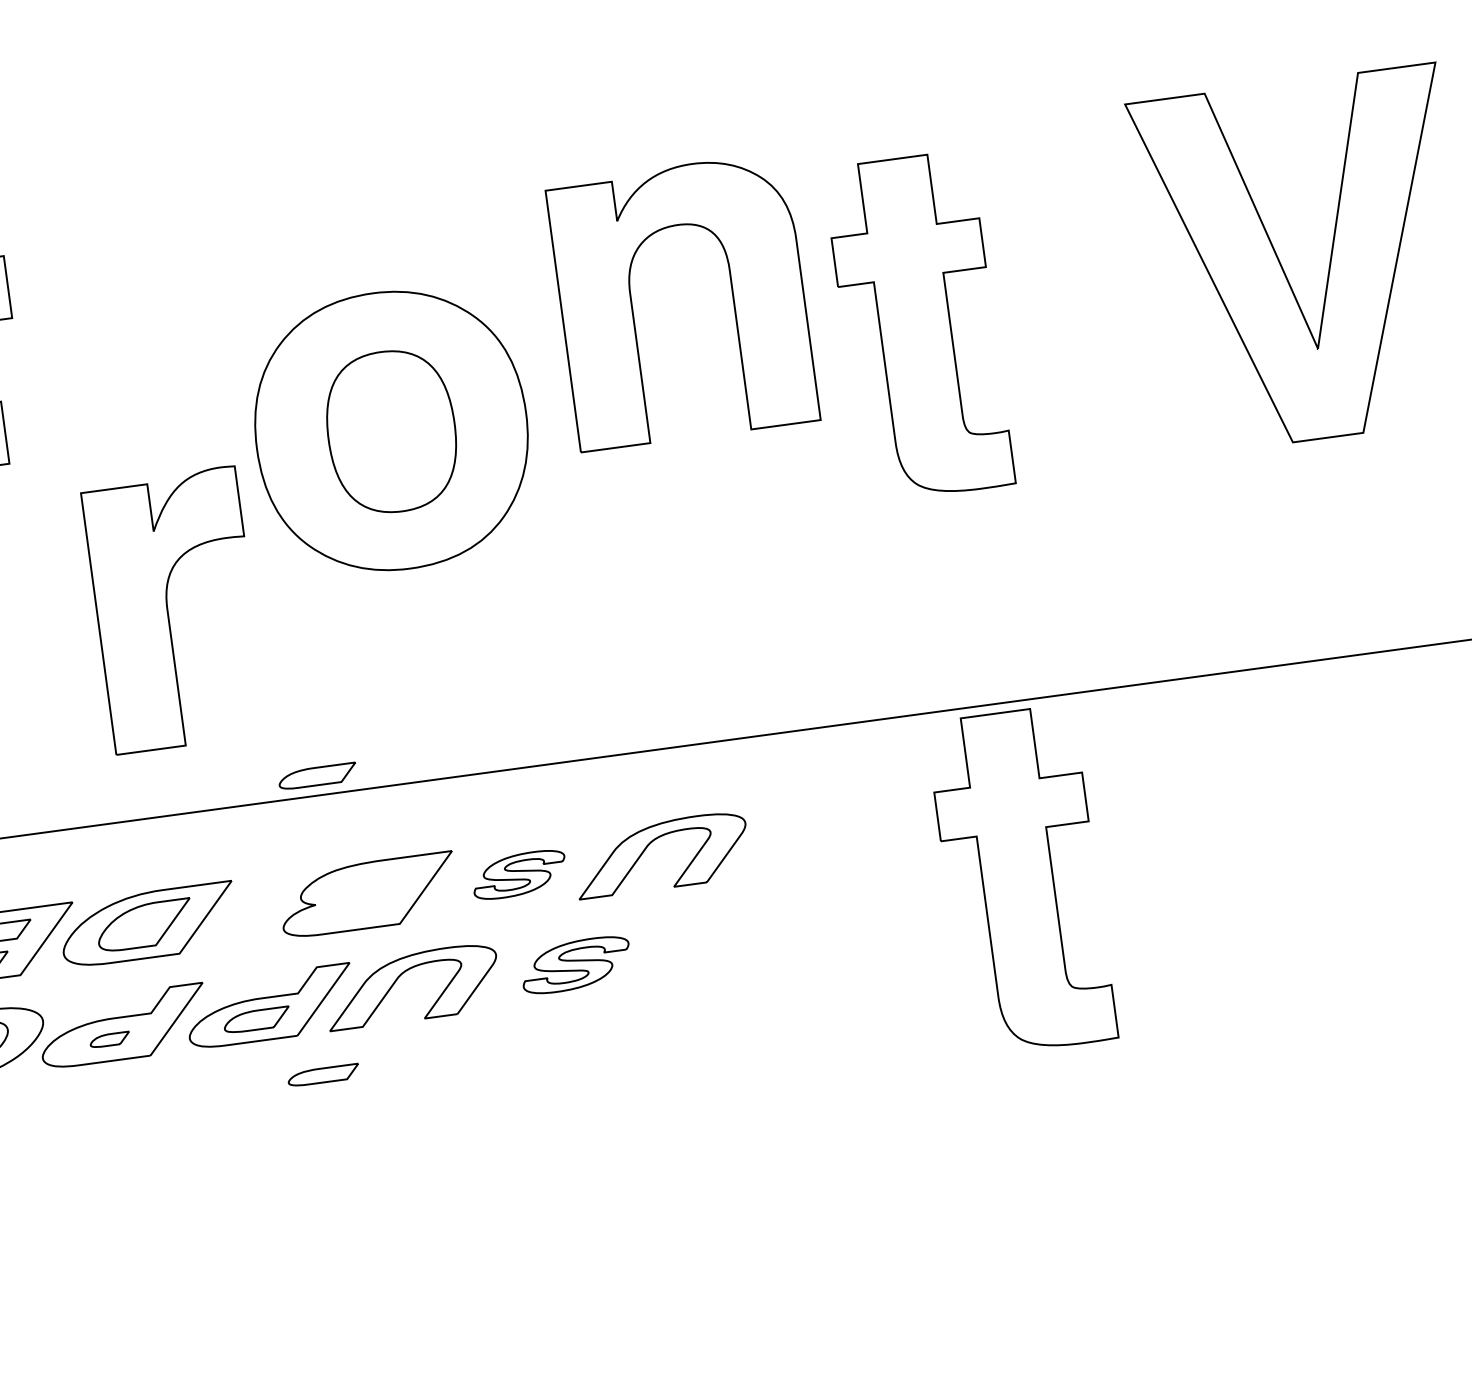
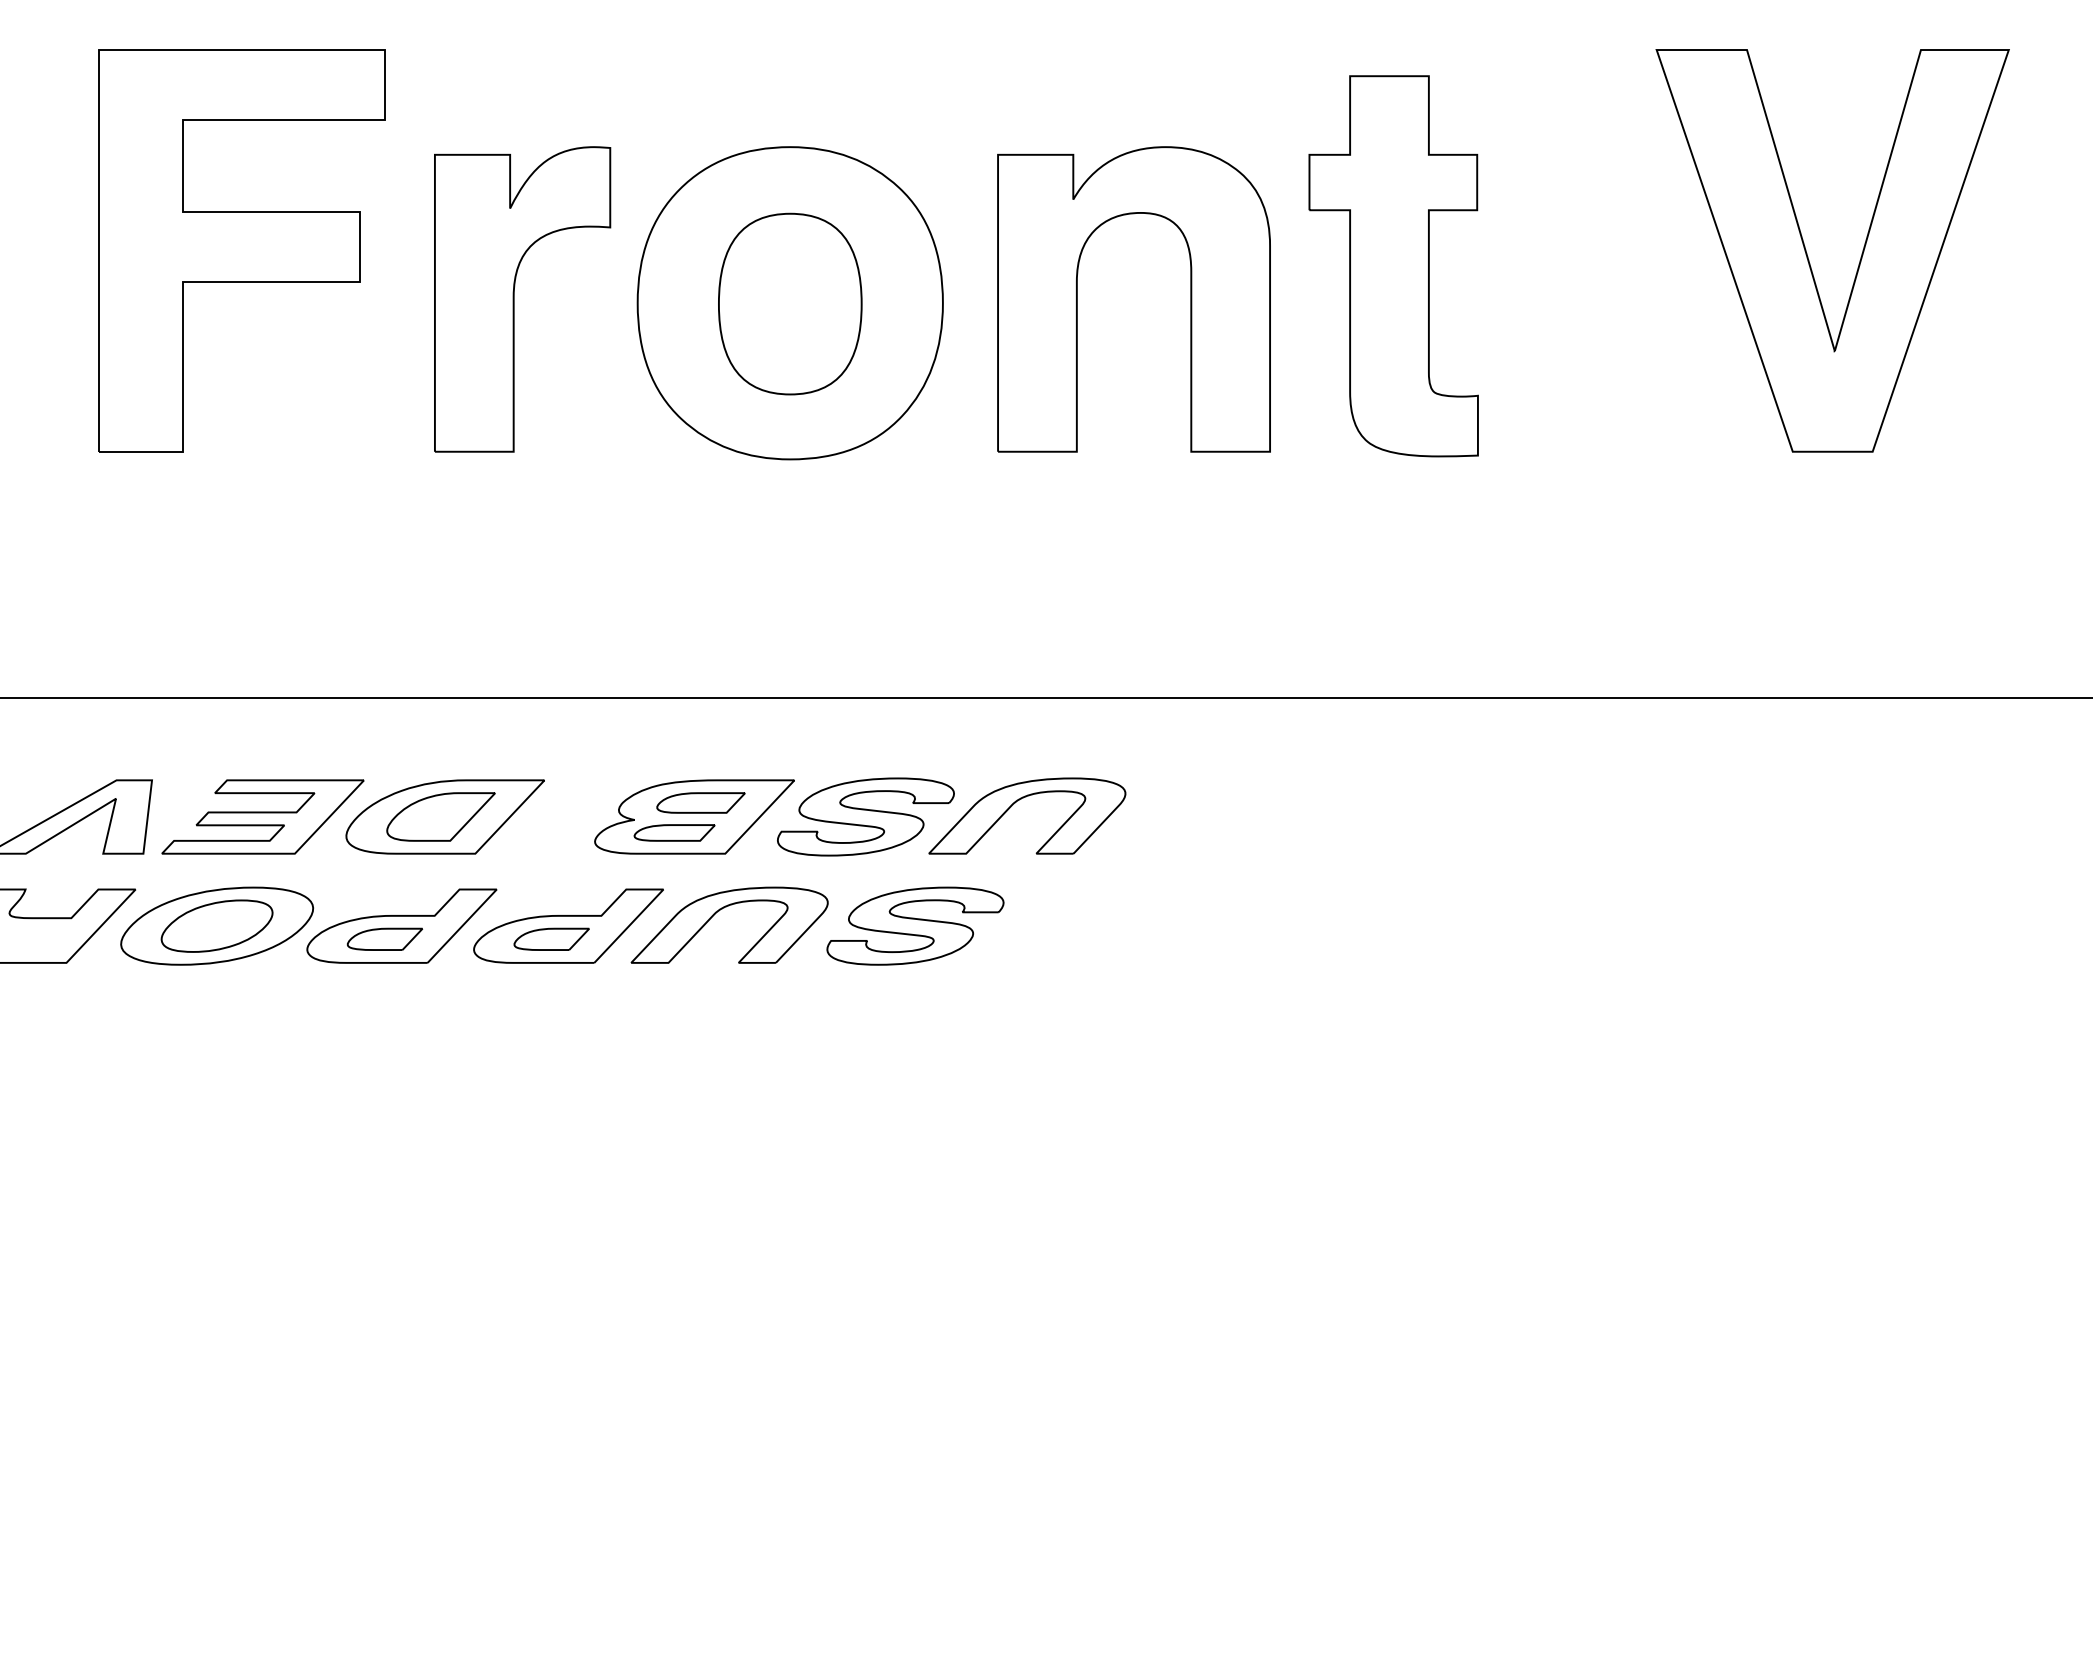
part: (632, 308) -> (1077, 299), moved
part: (168, 611) -> (514, 299), moved
part: (317, 776) -> (700, 802), moved
part: (519, 874) -> (865, 816), size x1.67
part: (1021, 880) -> (1424, 899), removed
part: (576, 964) -> (915, 925), size x1.43
part: (109, 1039) -> (384, 938), size x1.67
part: (323, 1074) -> (674, 832), moved

